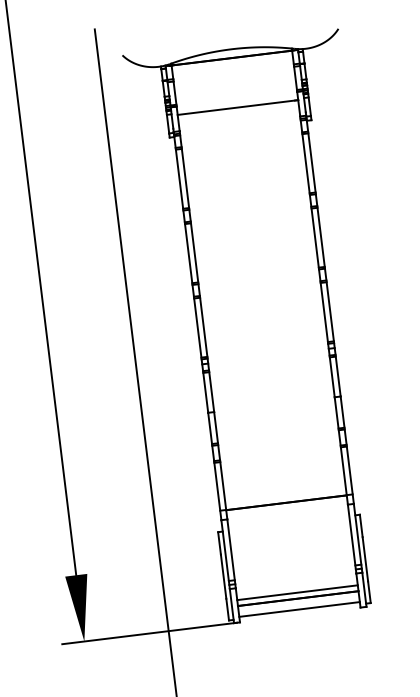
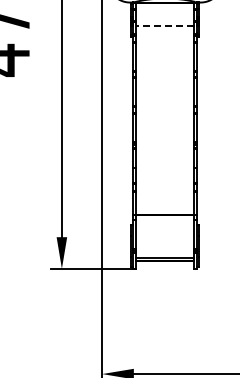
line: (238, 107) -> (165, 26), solid -> dashed
line: (298, 610) -> (164, 266), removed

